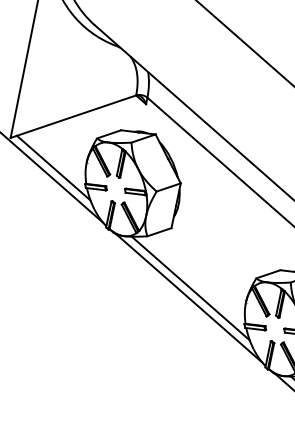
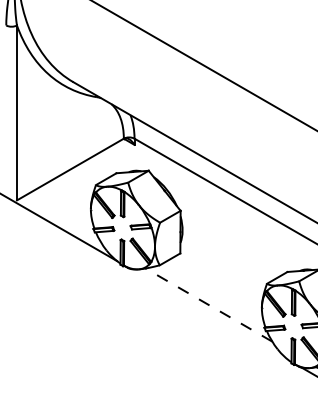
line: (53, 167) -> (61, 219), removed
line: (190, 287) -> (208, 304), solid -> dashed
line: (188, 298) -> (208, 314), removed

